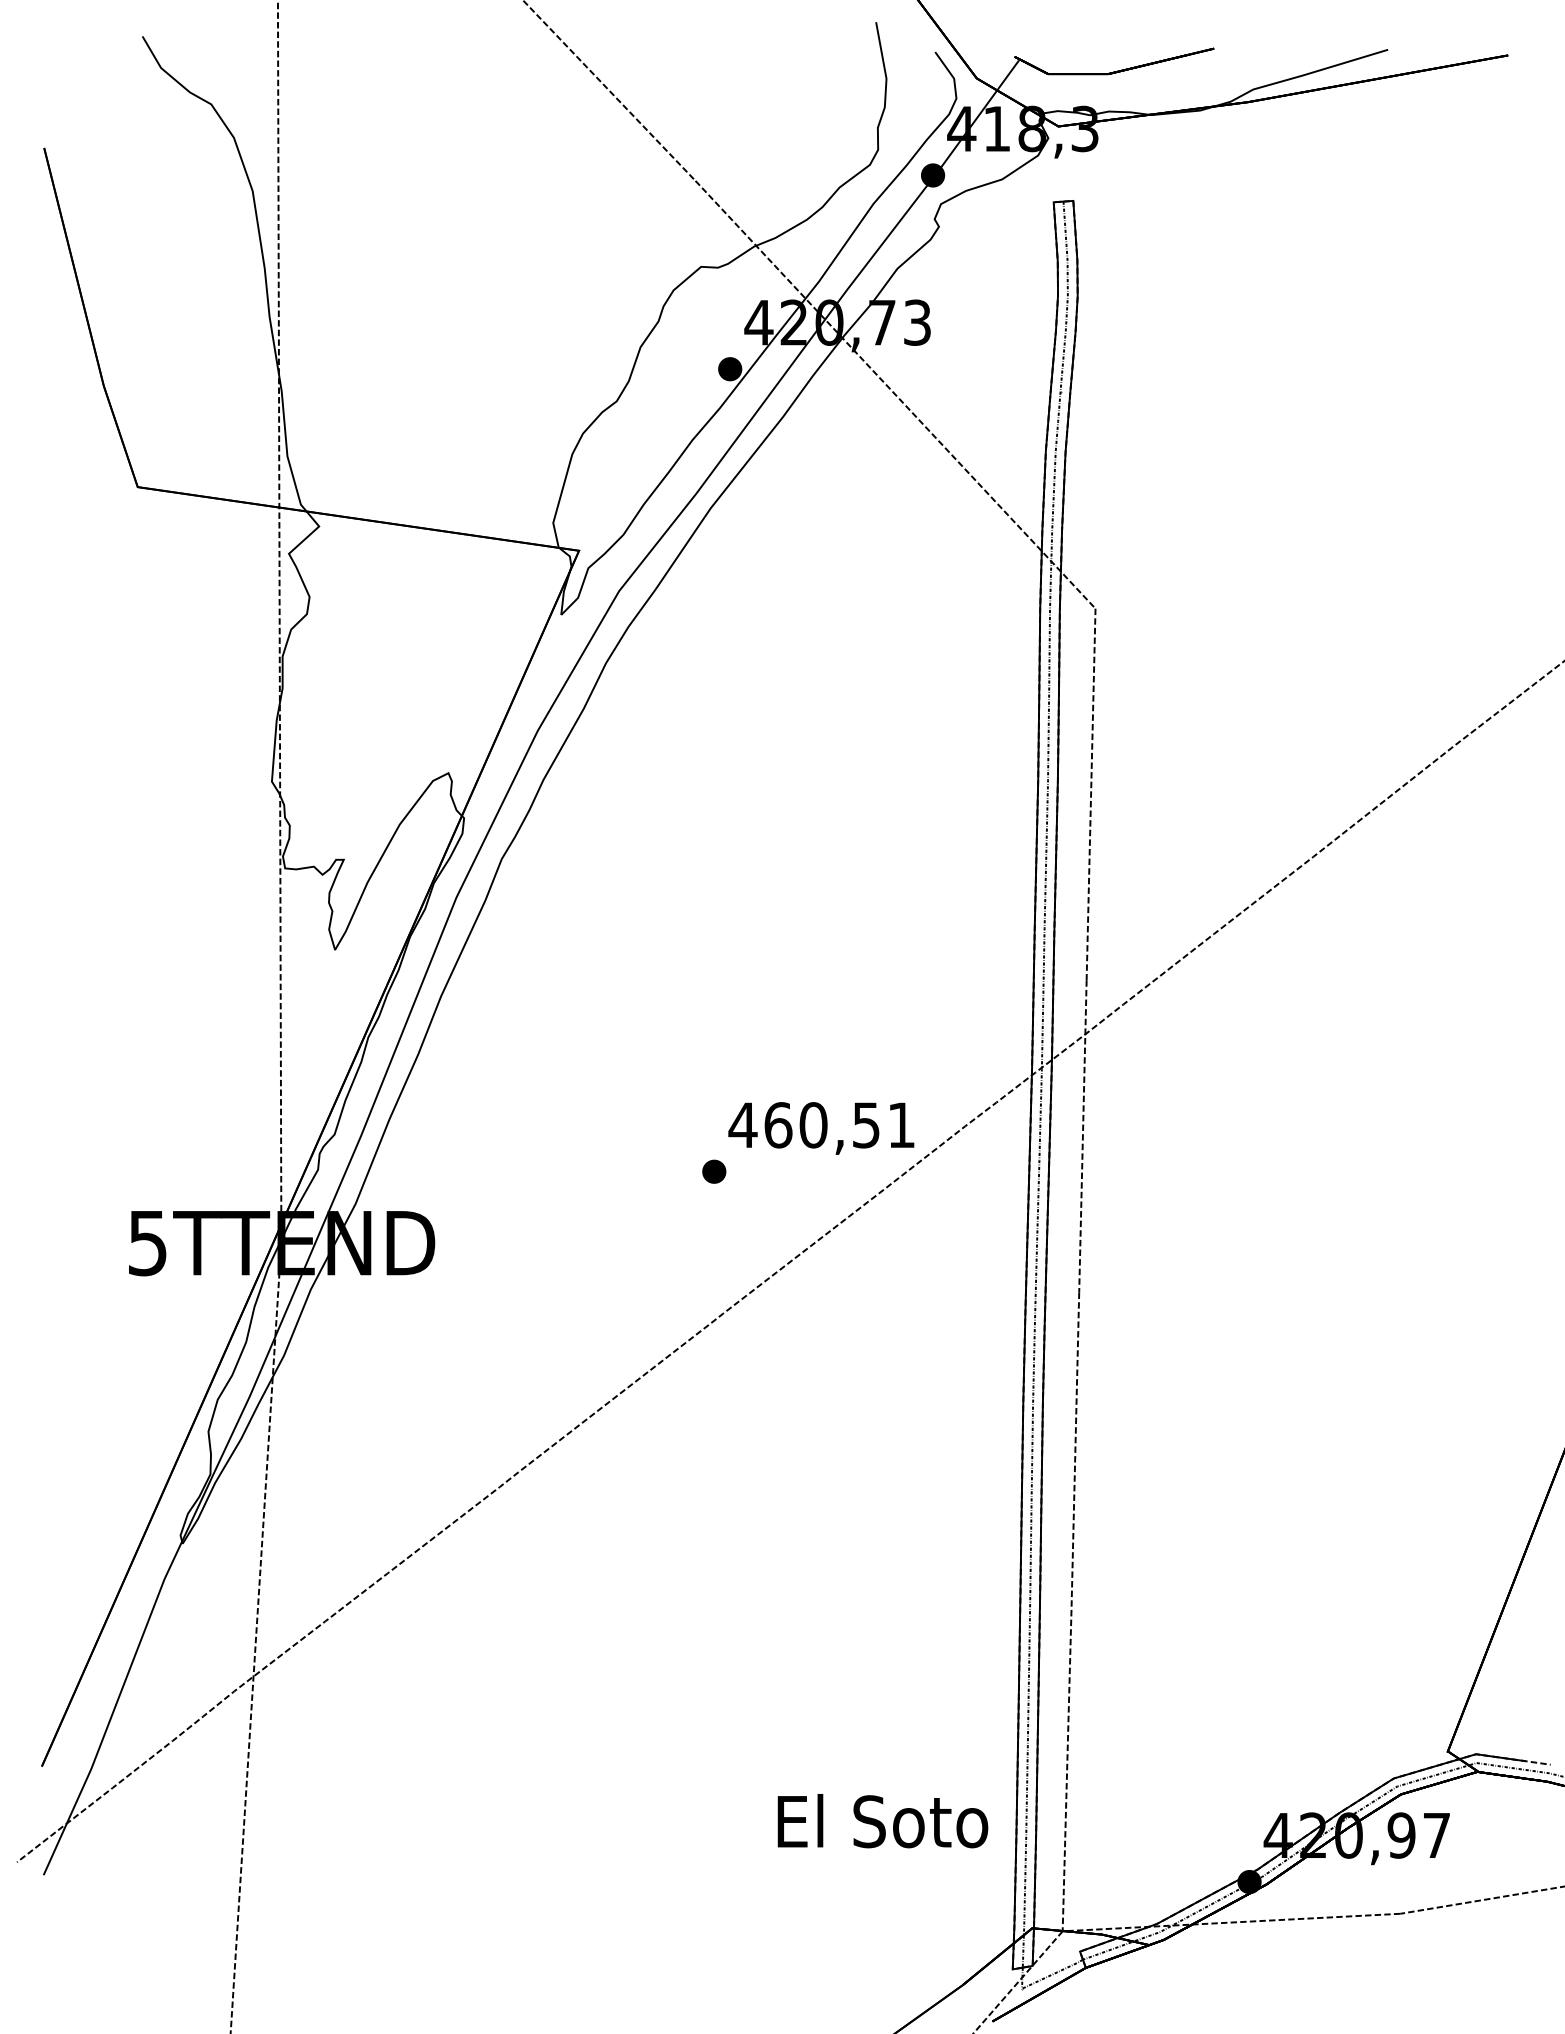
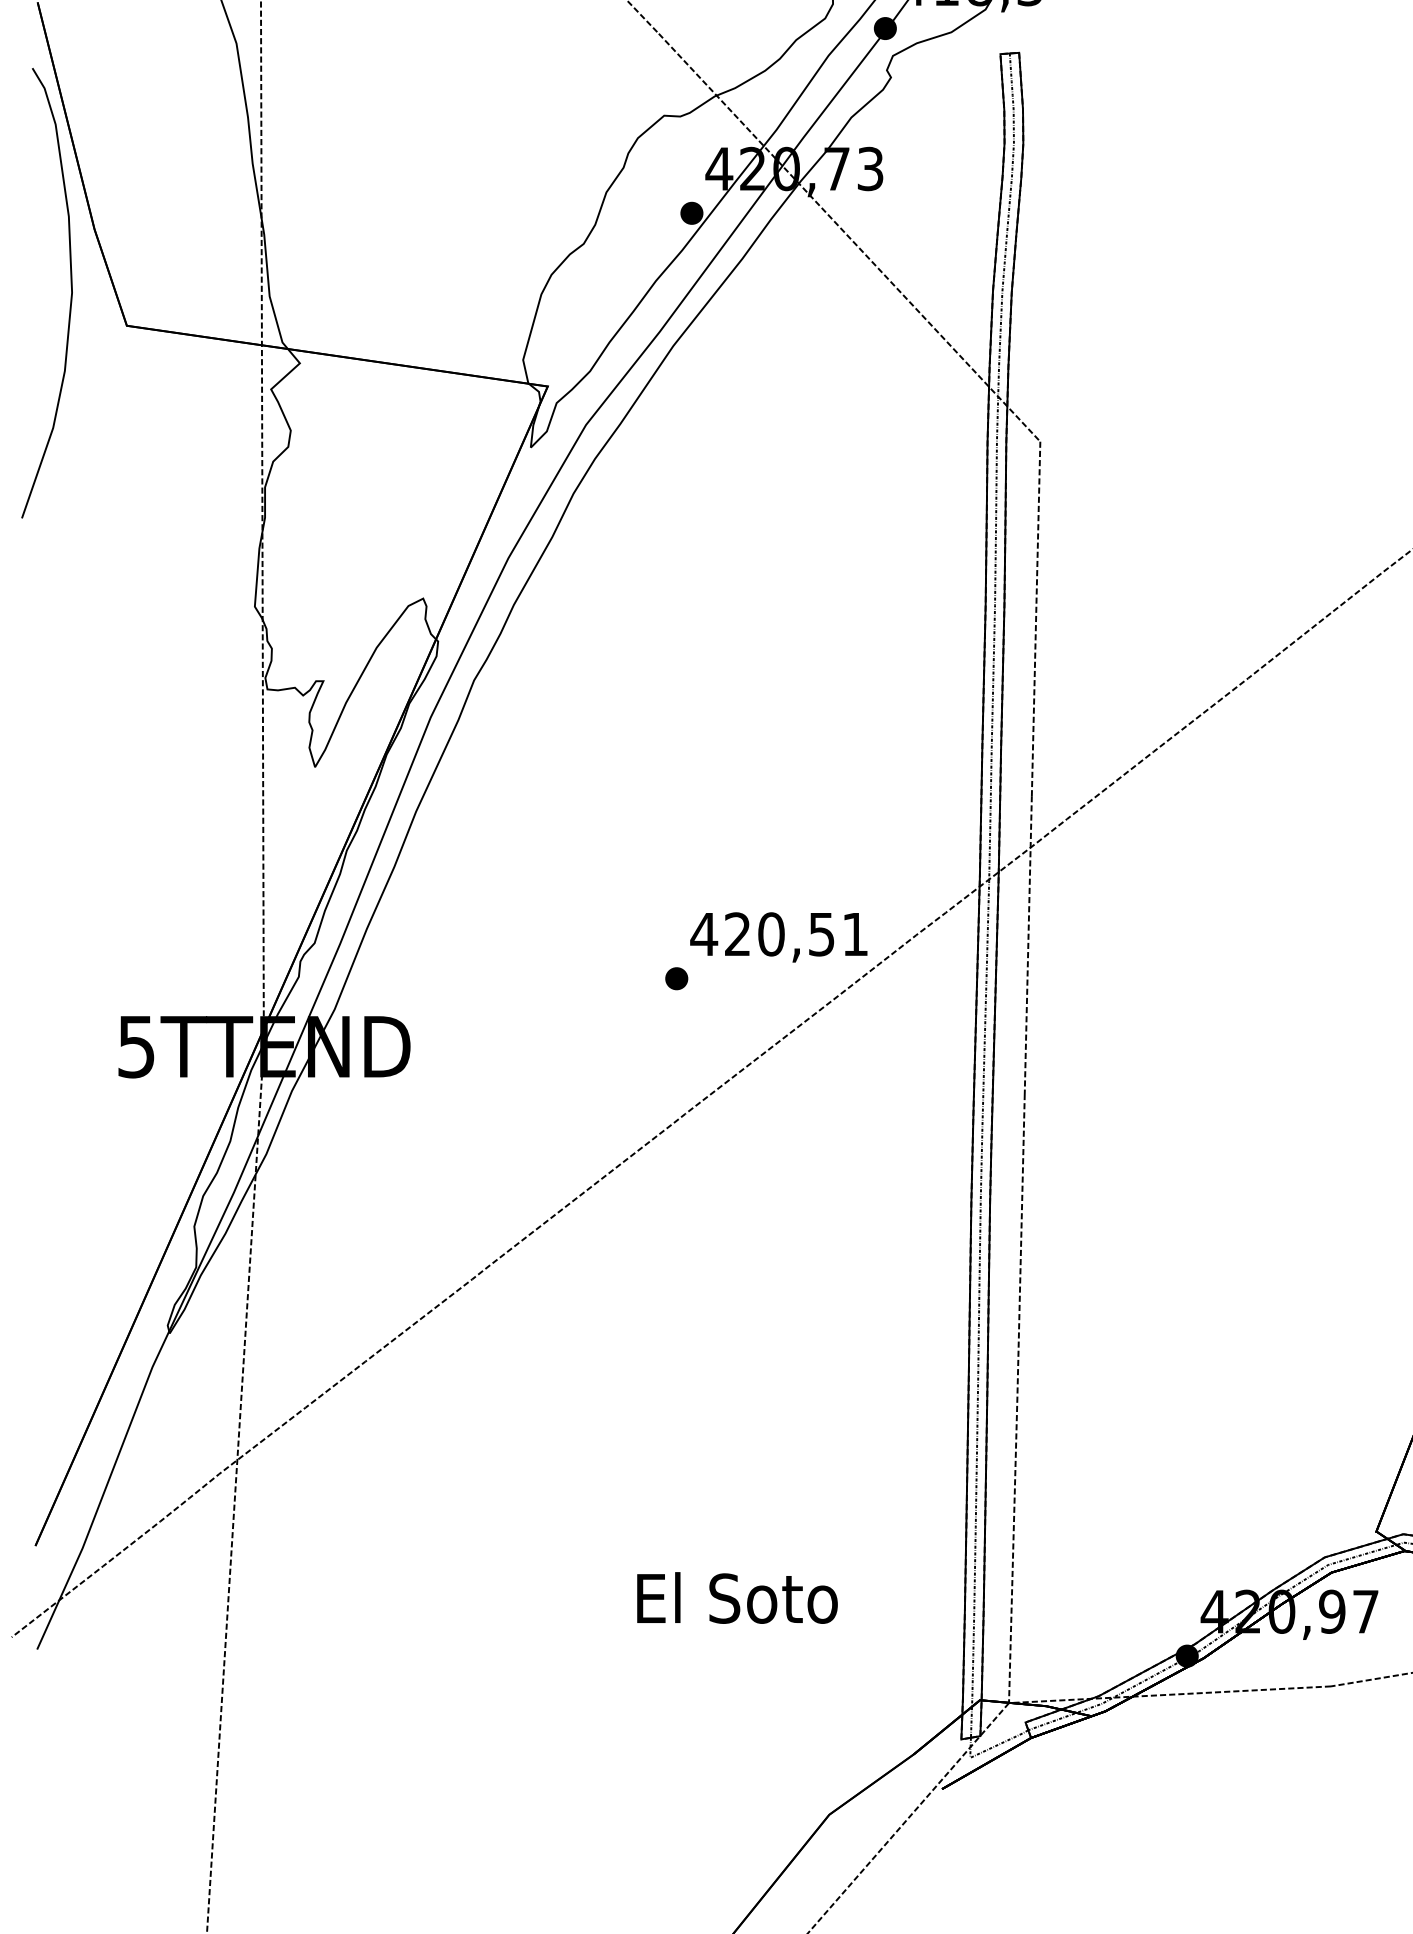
curve: (78, 458) -> (70, 298), added
text: (778, 1125) -> (737, 934), 460,51 -> 420,51
text: (882, 1821) -> (737, 1598), moved

